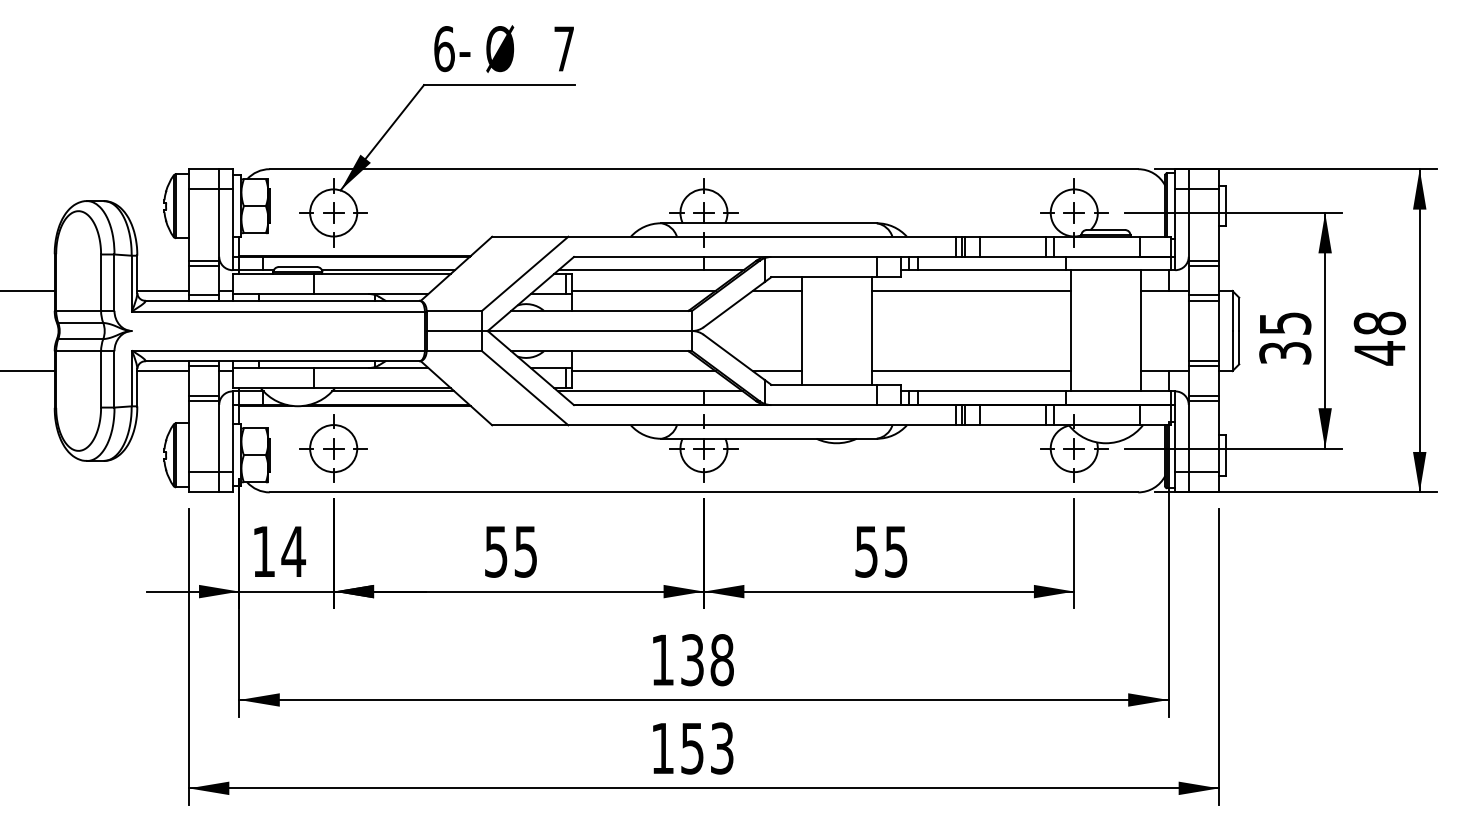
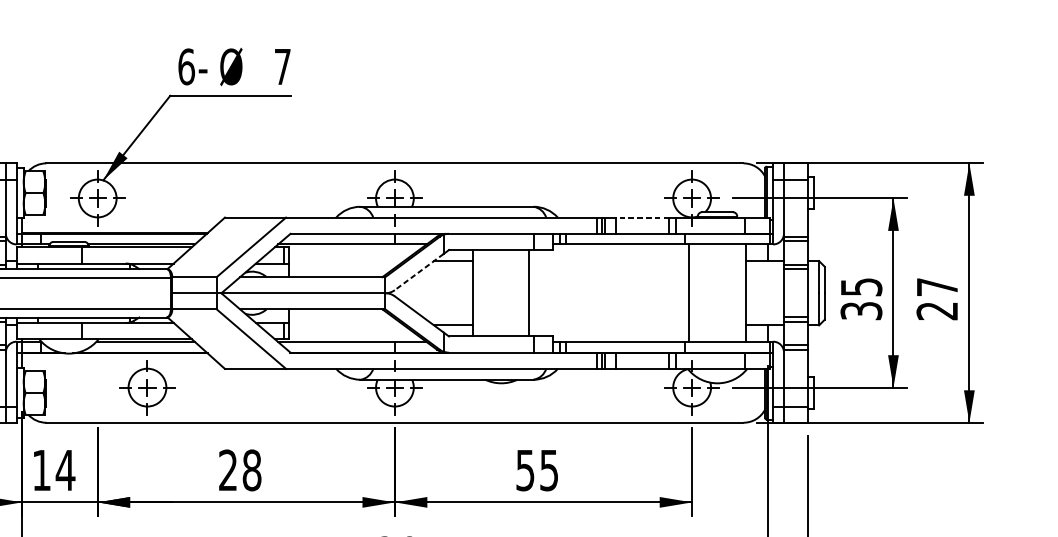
line: (1012, 236) -> (642, 217), solid -> dashed
line: (643, 290) -> (346, 260), removed
line: (970, 290) -> (608, 260), removed
line: (734, 304) -> (419, 271), solid -> dashed
text: (1379, 338) -> (937, 299), 48 -> 27
line: (643, 371) -> (346, 325), removed
line: (970, 371) -> (608, 325), removed
part: (333, 448) -> (147, 387), moved
text: (511, 551) -> (240, 470), 55 -> 28

